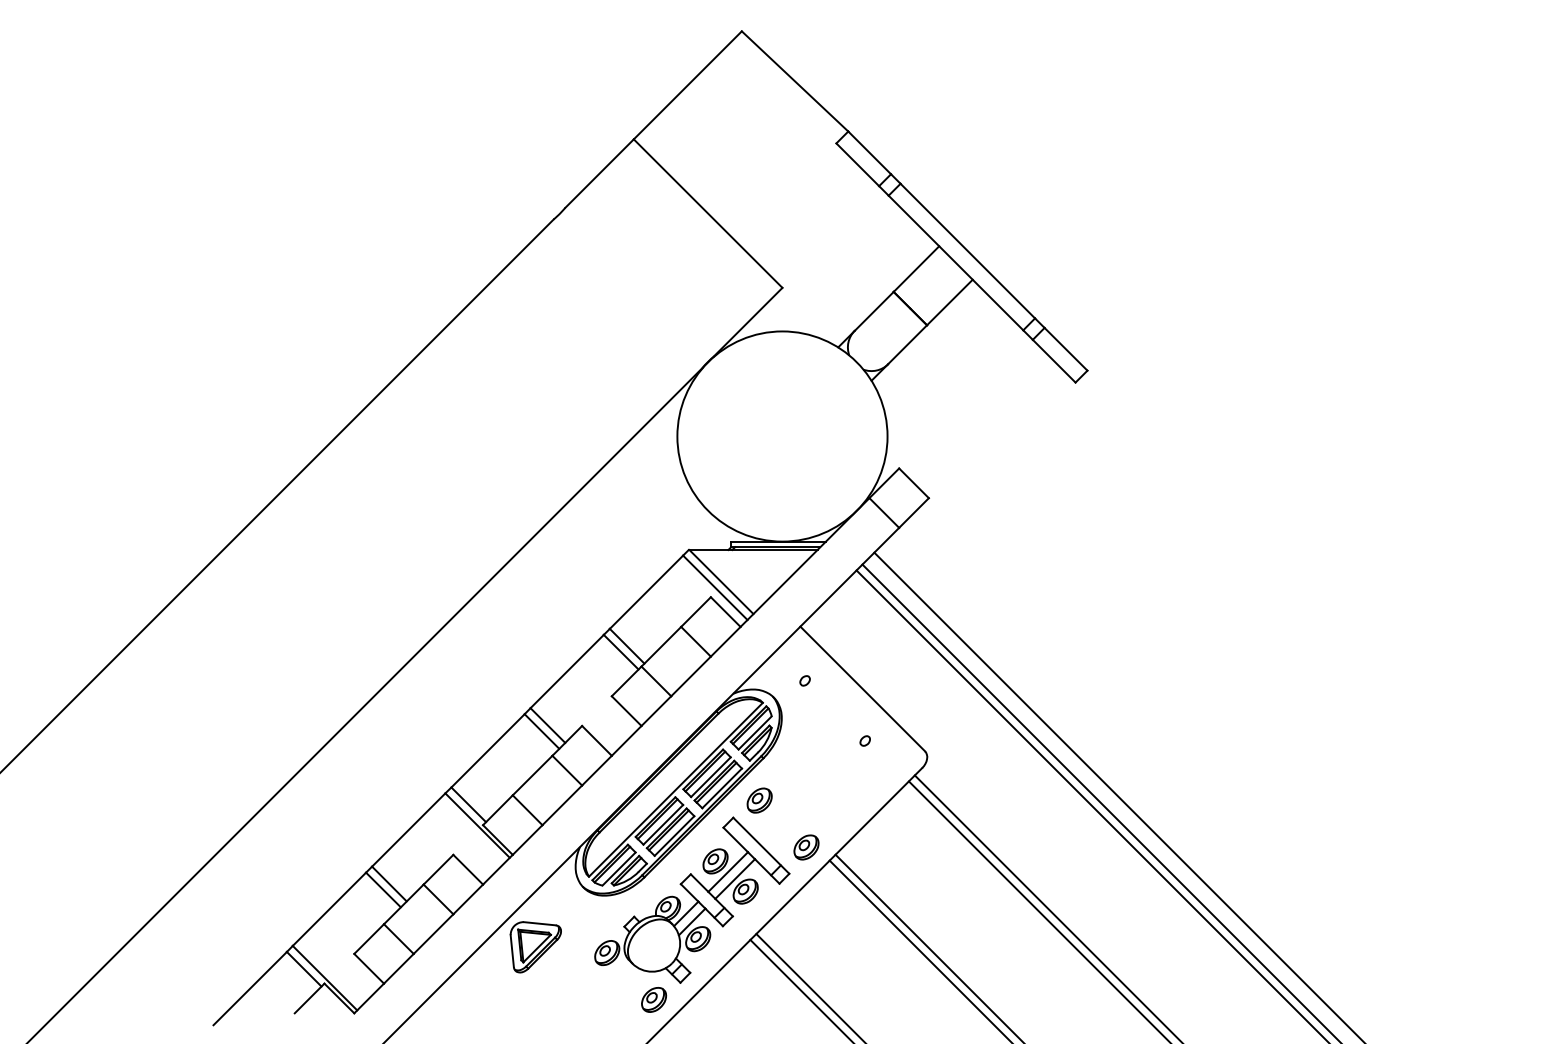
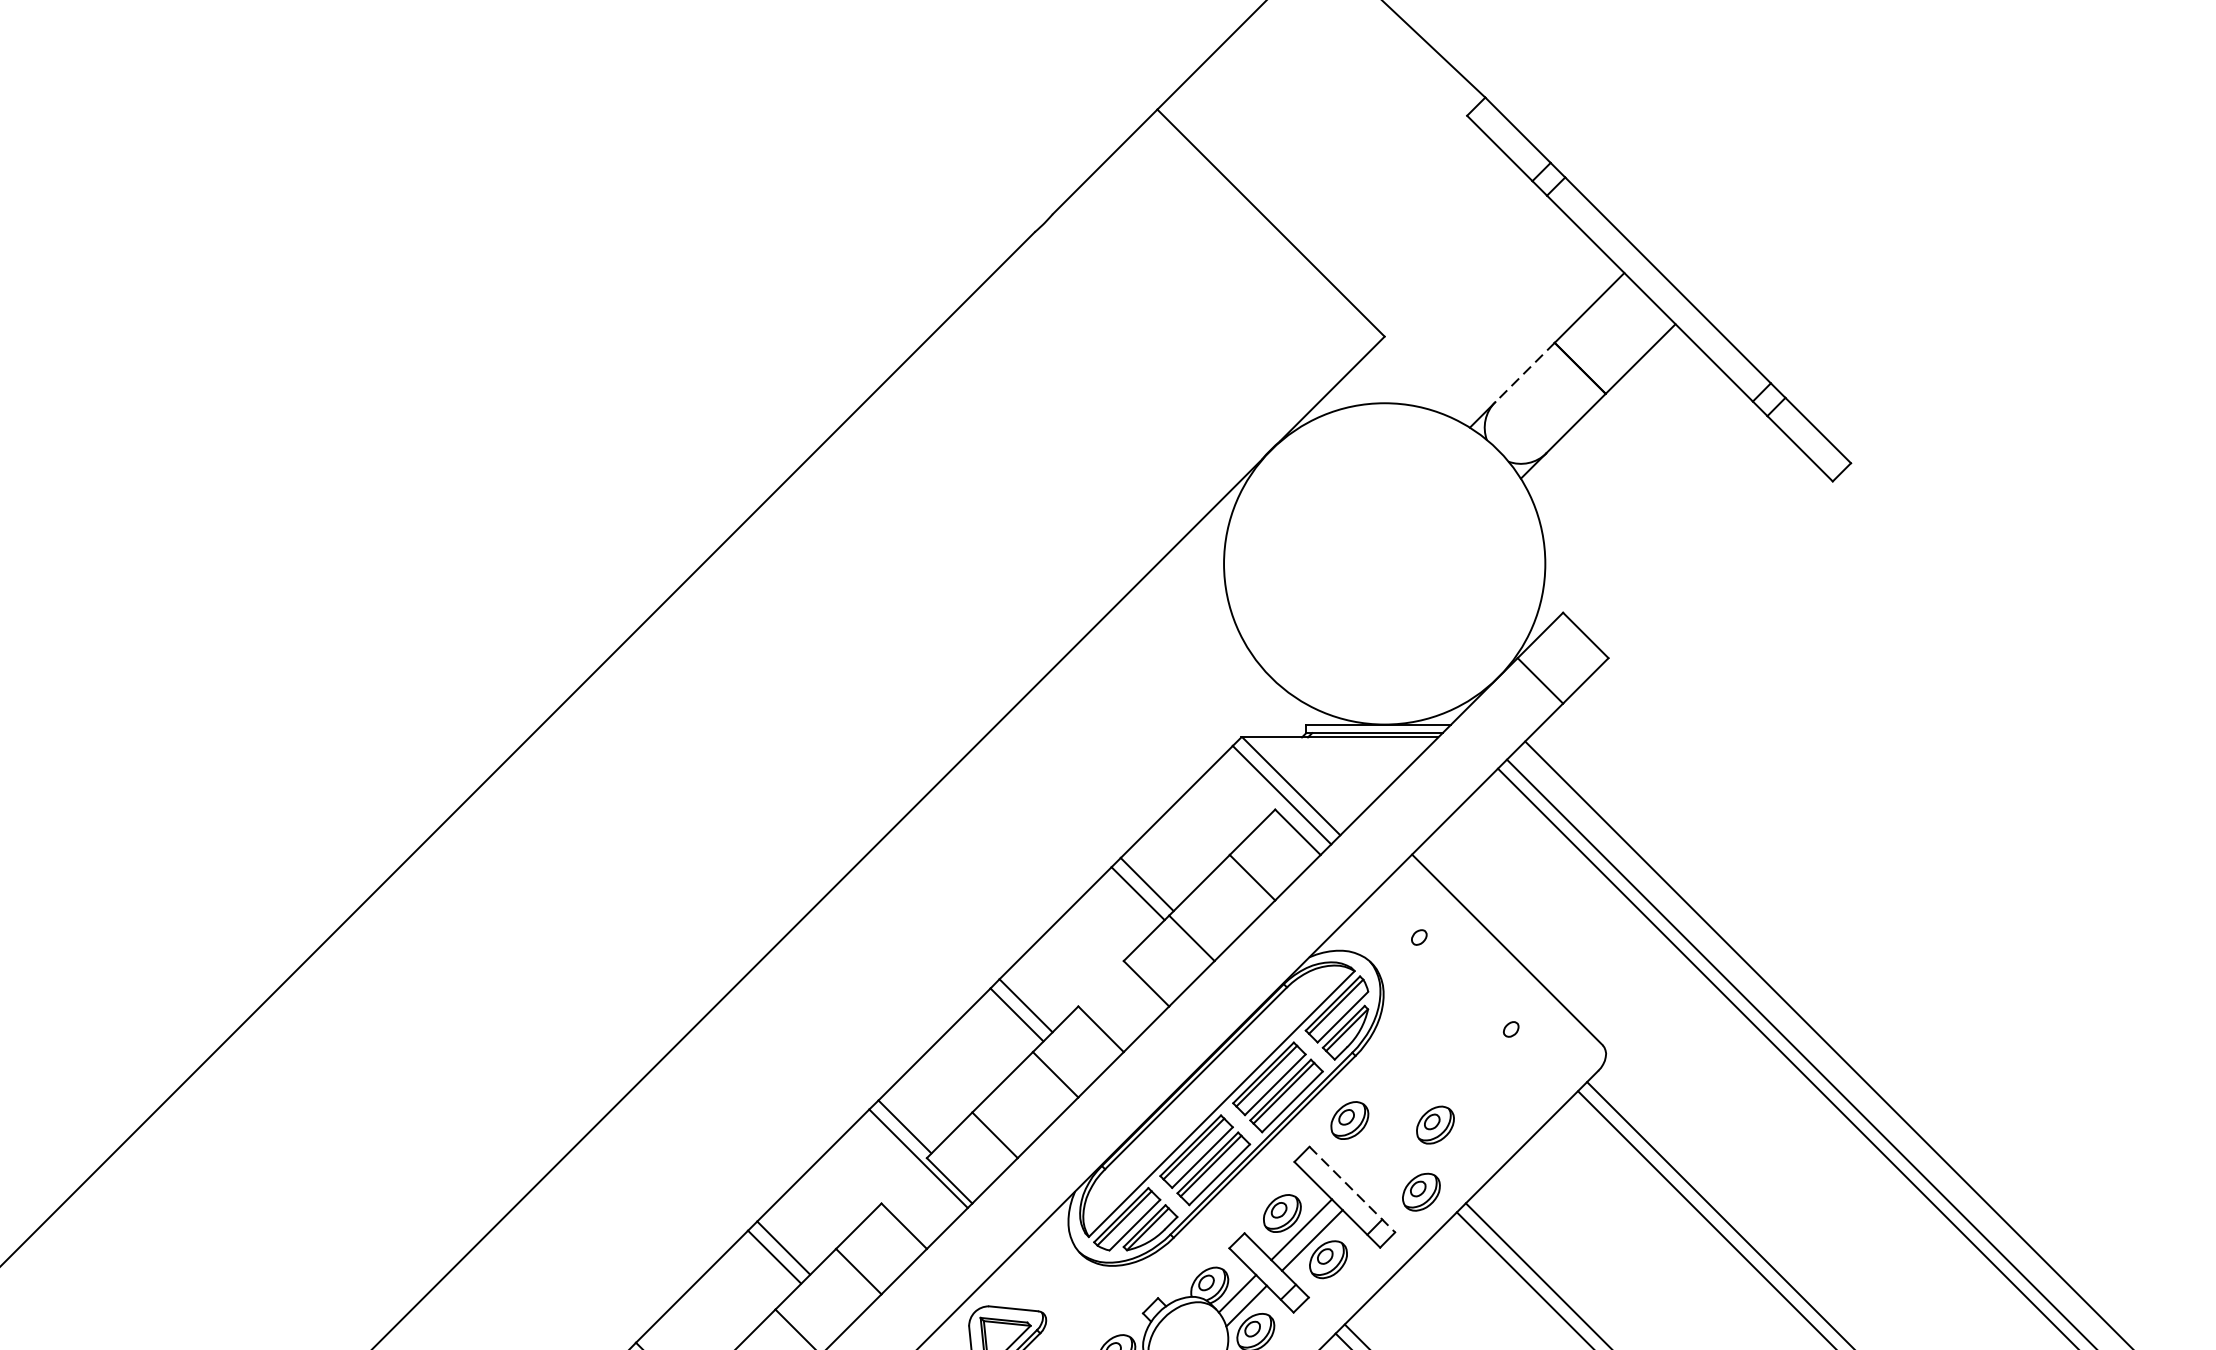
line: (873, 311) -> (1523, 372), solid -> dashed
part: (815, 803) -> (1435, 1124), added
line: (761, 845) -> (1352, 1189), solid -> dashed

